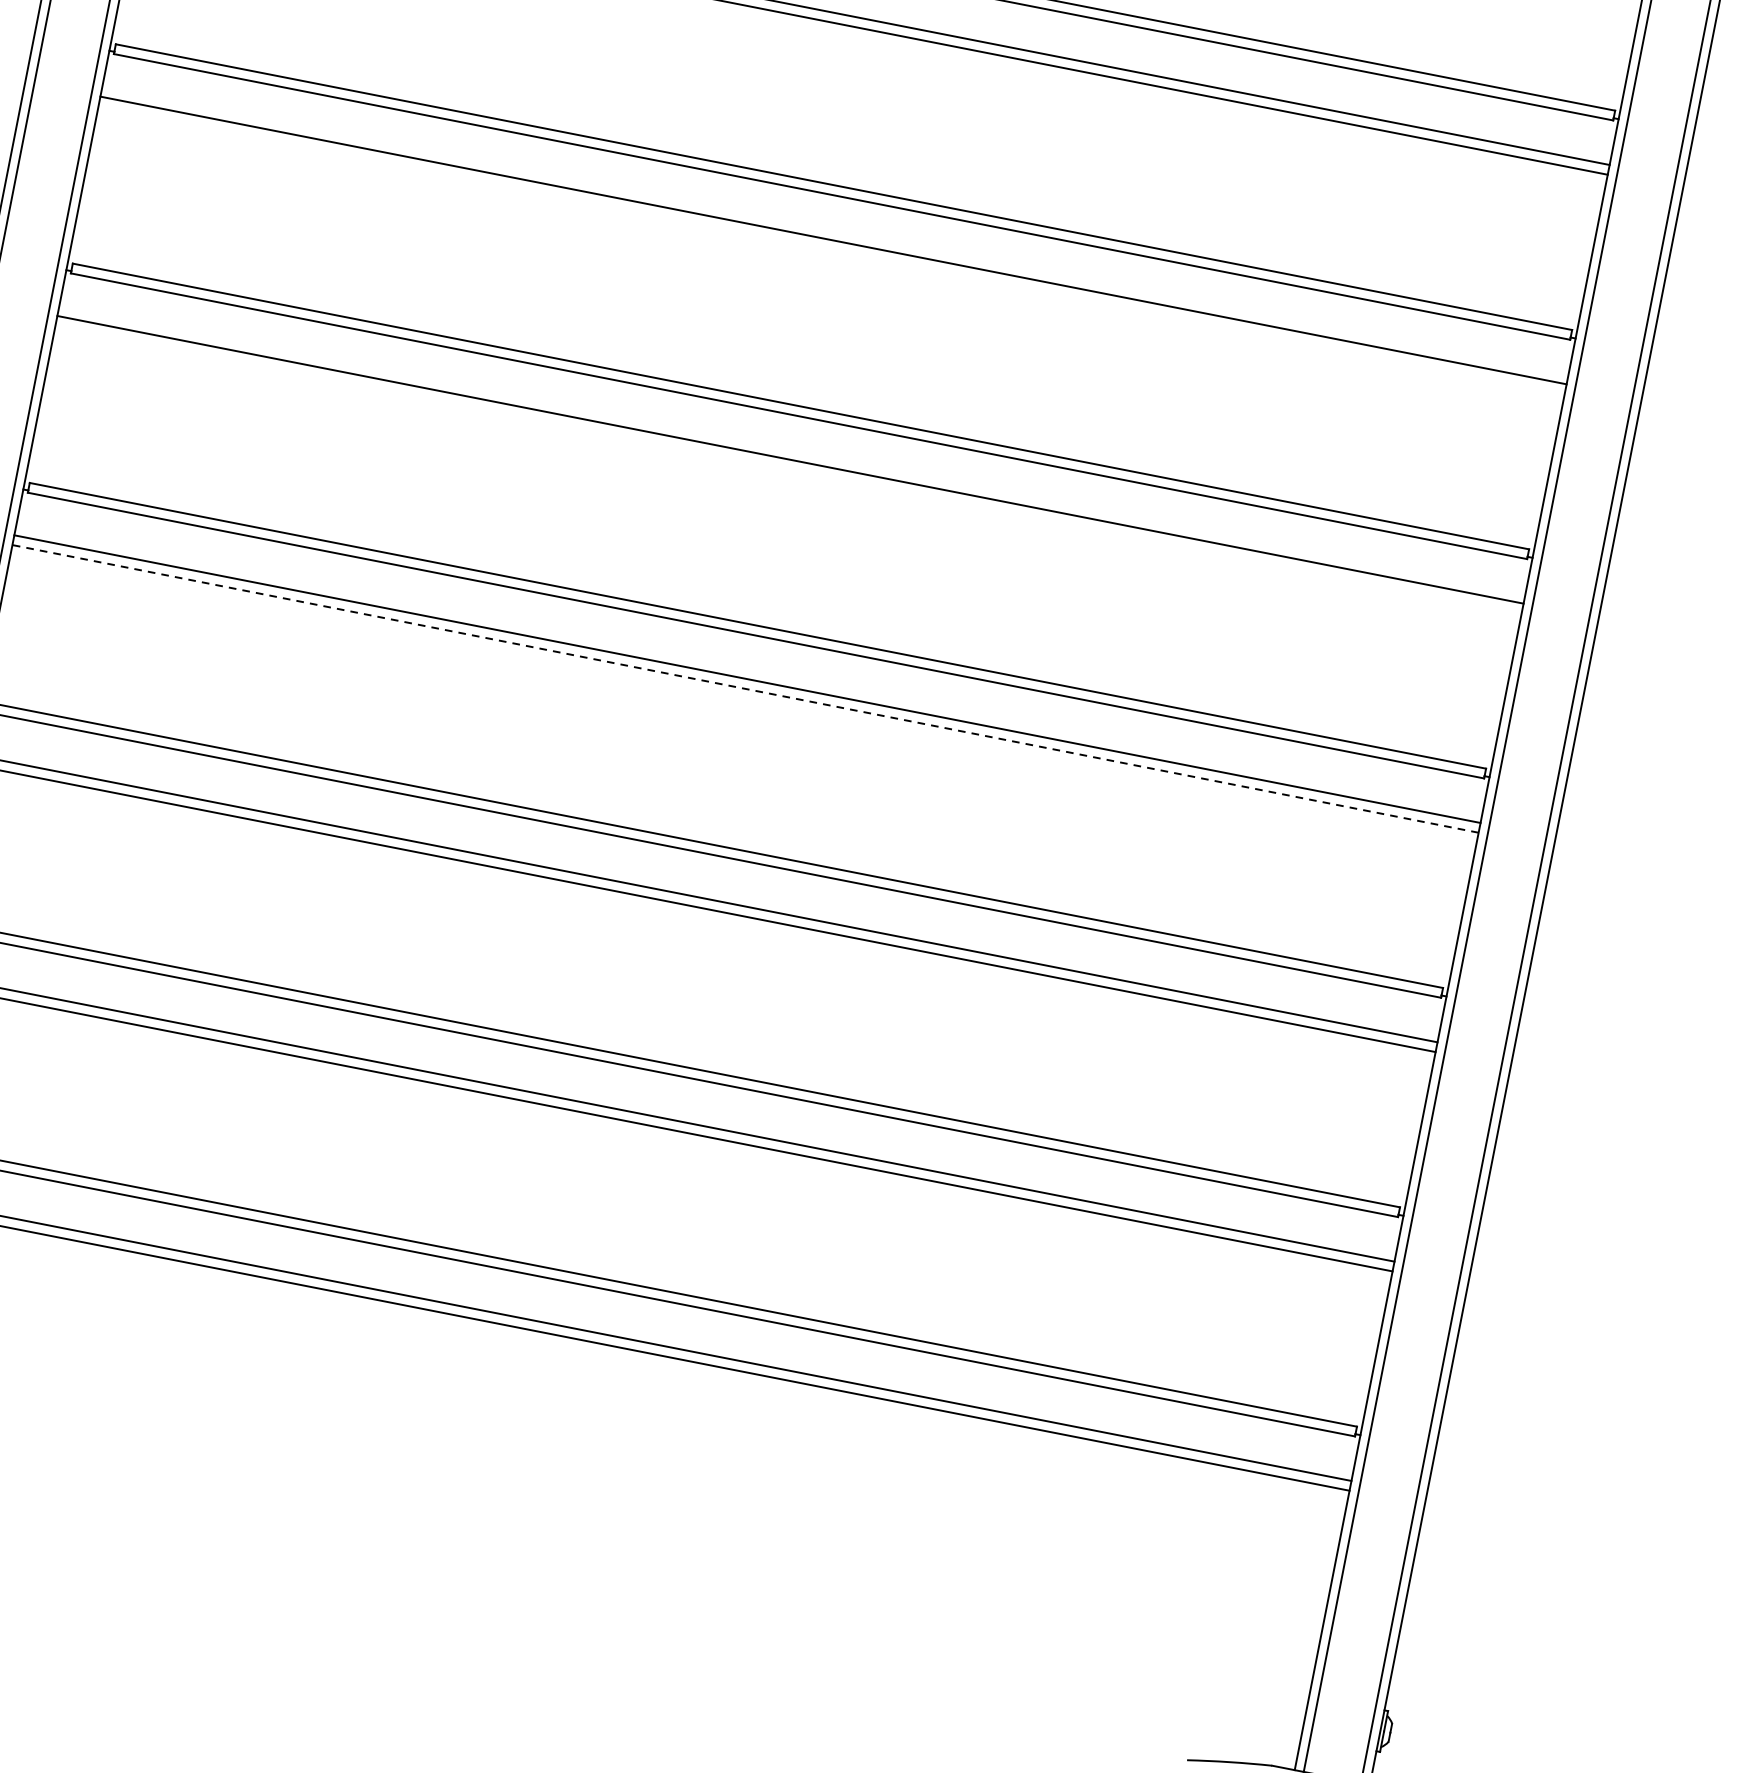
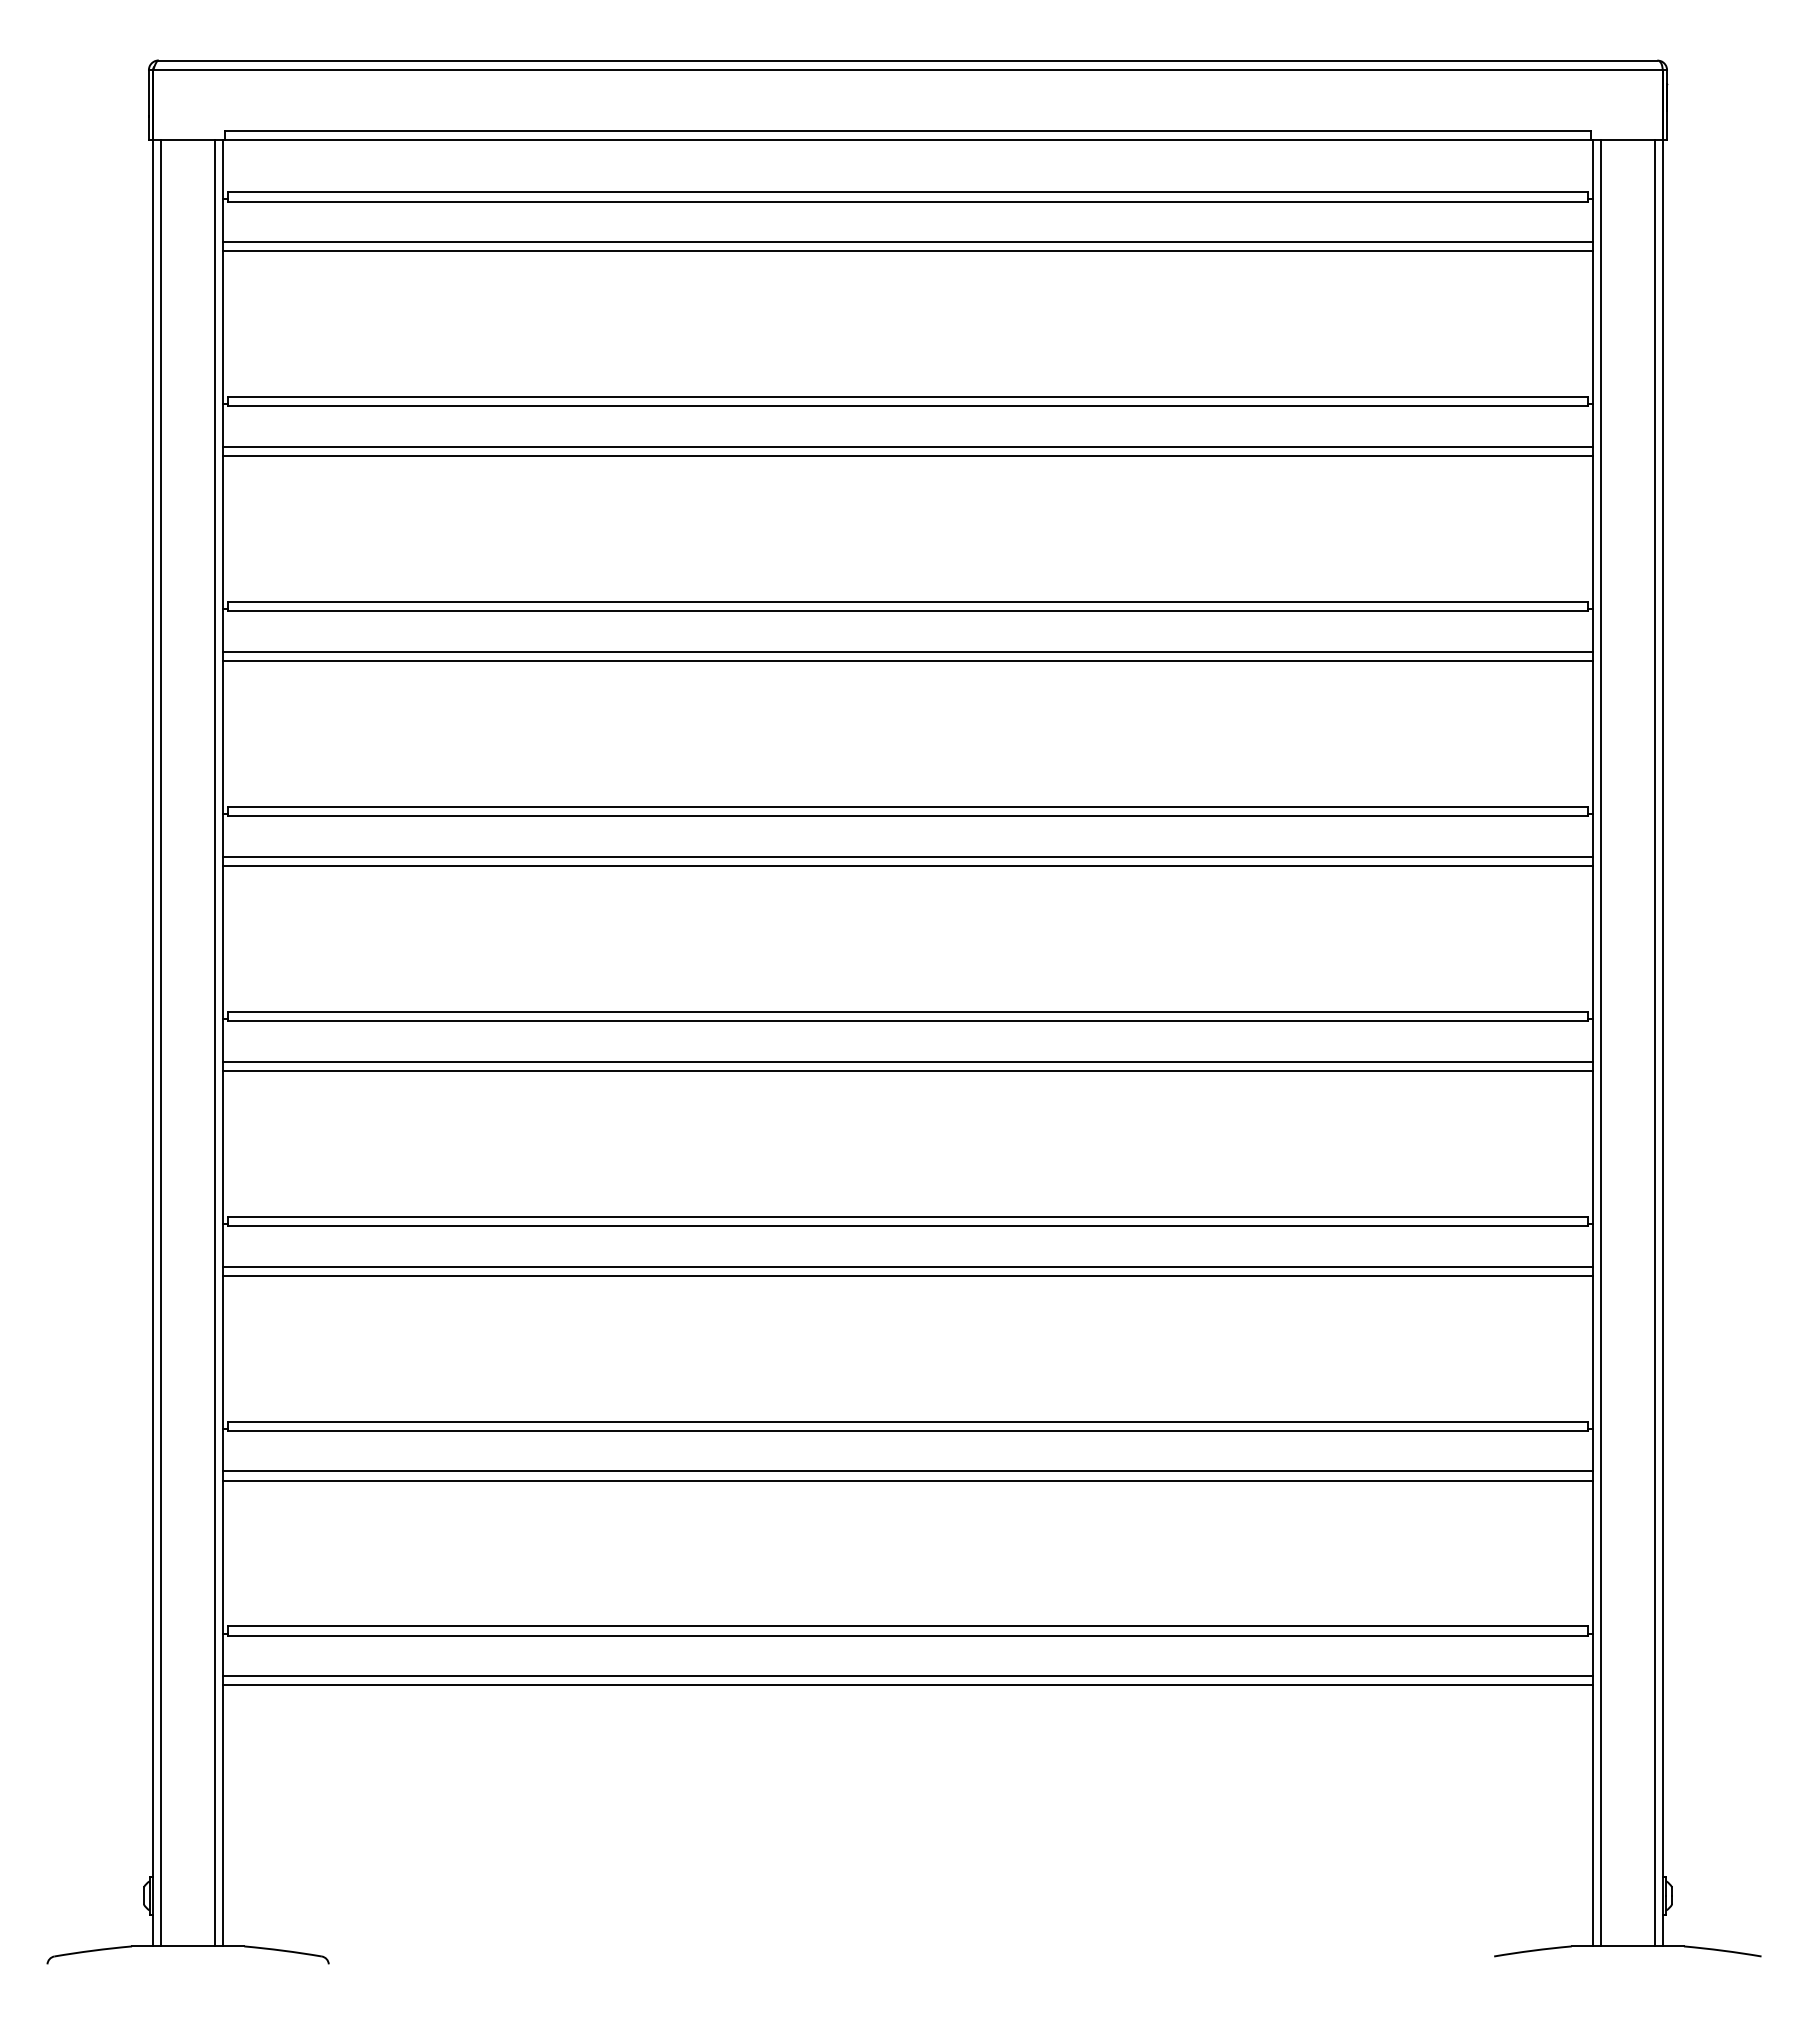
line: (830, 250) -> (907, 661), added
line: (788, 469) -> (907, 865), added
line: (746, 688) -> (908, 1070), dashed -> solid

